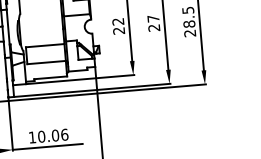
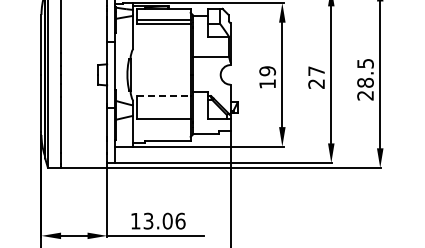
text: (118, 26) -> (267, 77), 22 -> 19
line: (44, 45) -> (163, 95), solid -> dashed
text: (41, 136) -> (148, 220), 10.06 -> 13.06

